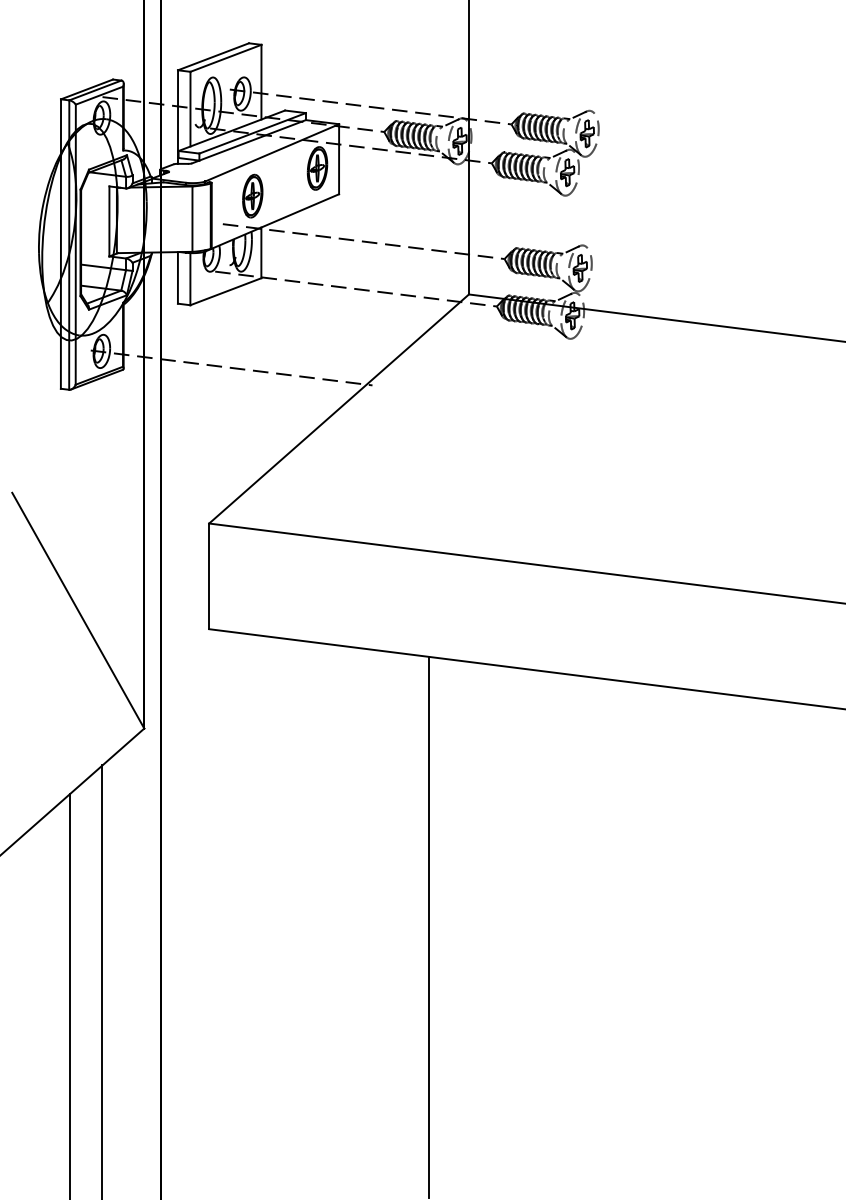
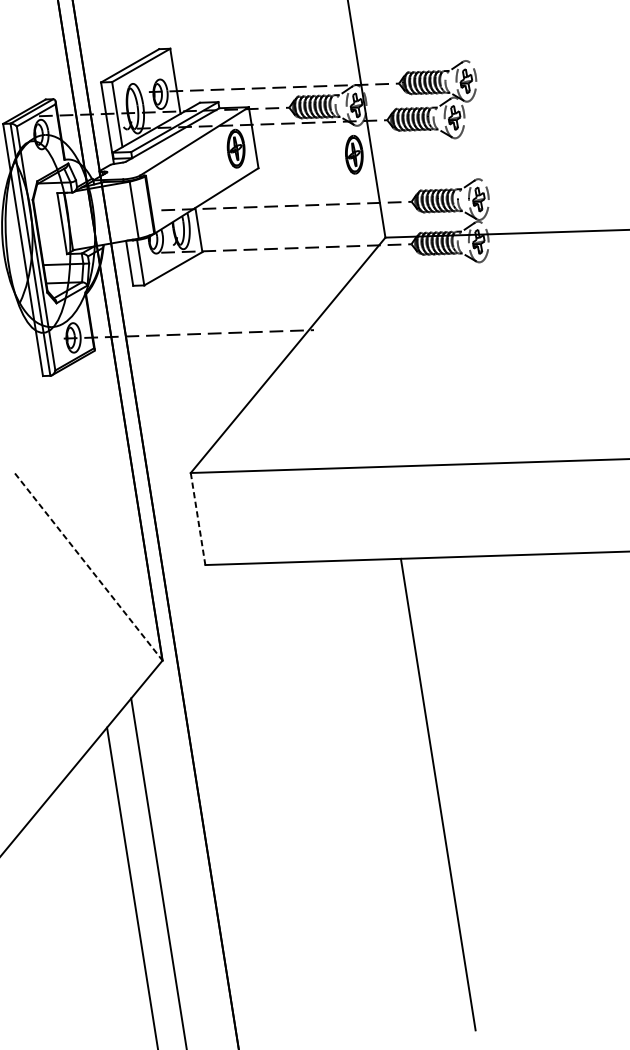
part: (252, 195) -> (353, 154), moved
line: (209, 576) -> (198, 519), solid -> dashed
line: (78, 611) -> (89, 567), solid -> dashed

